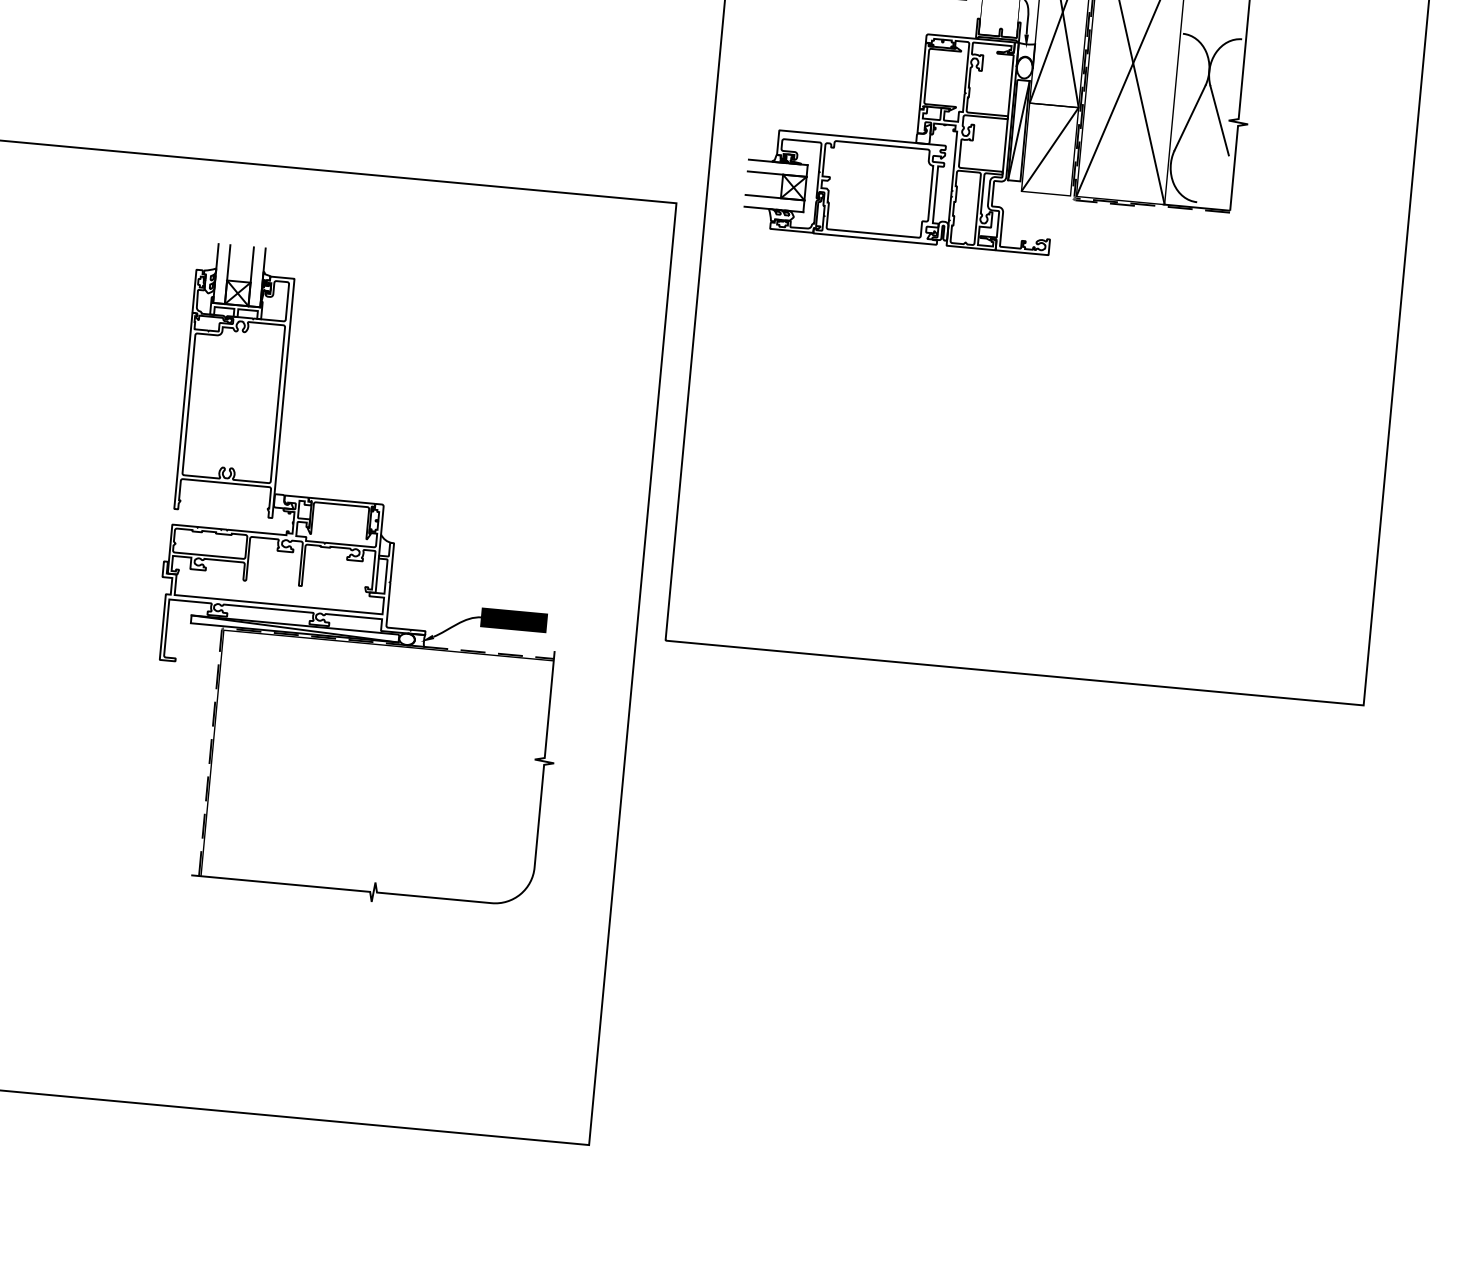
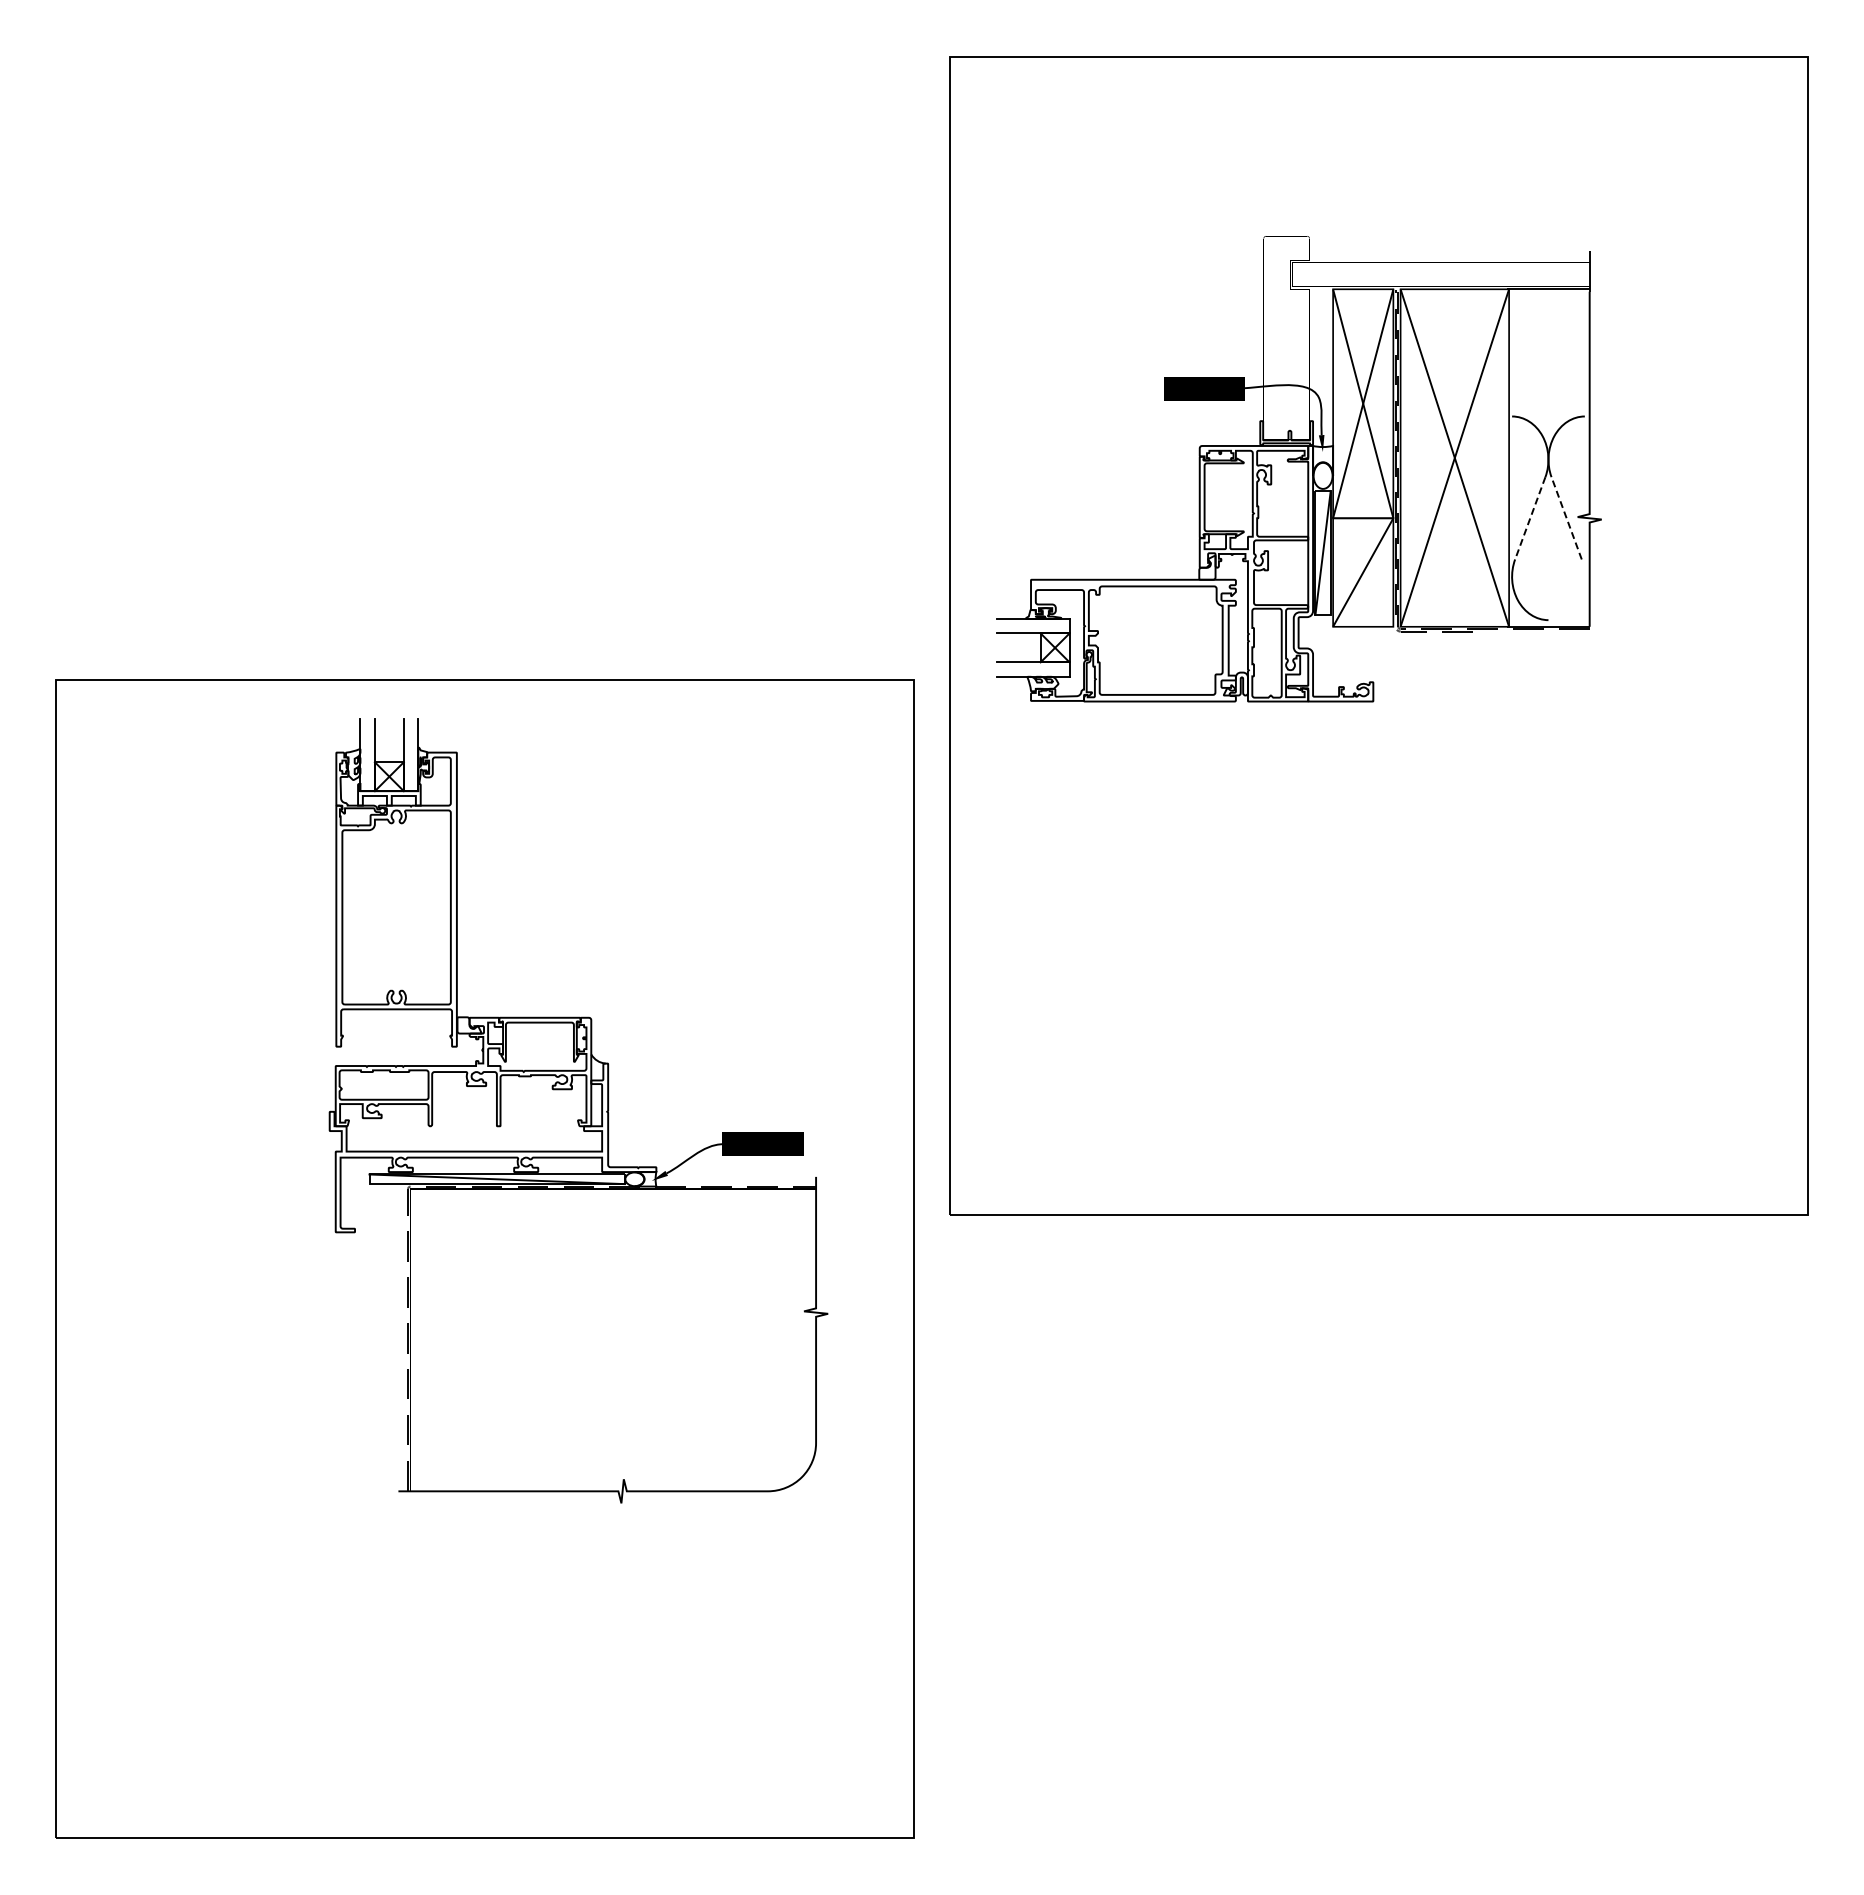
line: (1190, 118) -> (1530, 518), solid -> dashed
line: (1219, 120) -> (1566, 518), solid -> dashed
part: (366, 579) -> (578, 1110), moved

